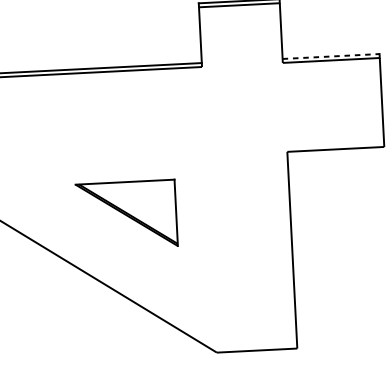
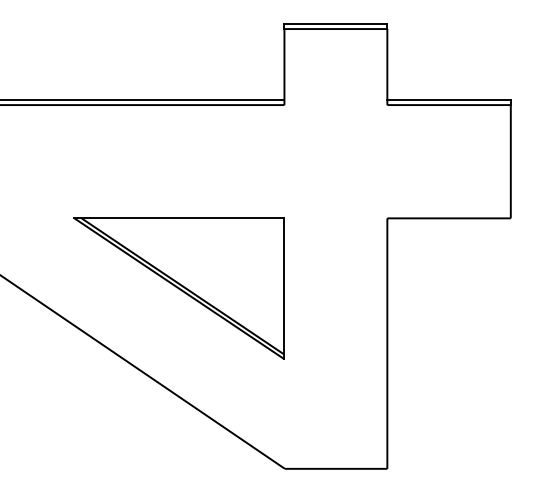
line: (331, 56) -> (449, 100), dashed -> solid
part: (126, 215) -> (178, 288), size x1.67

